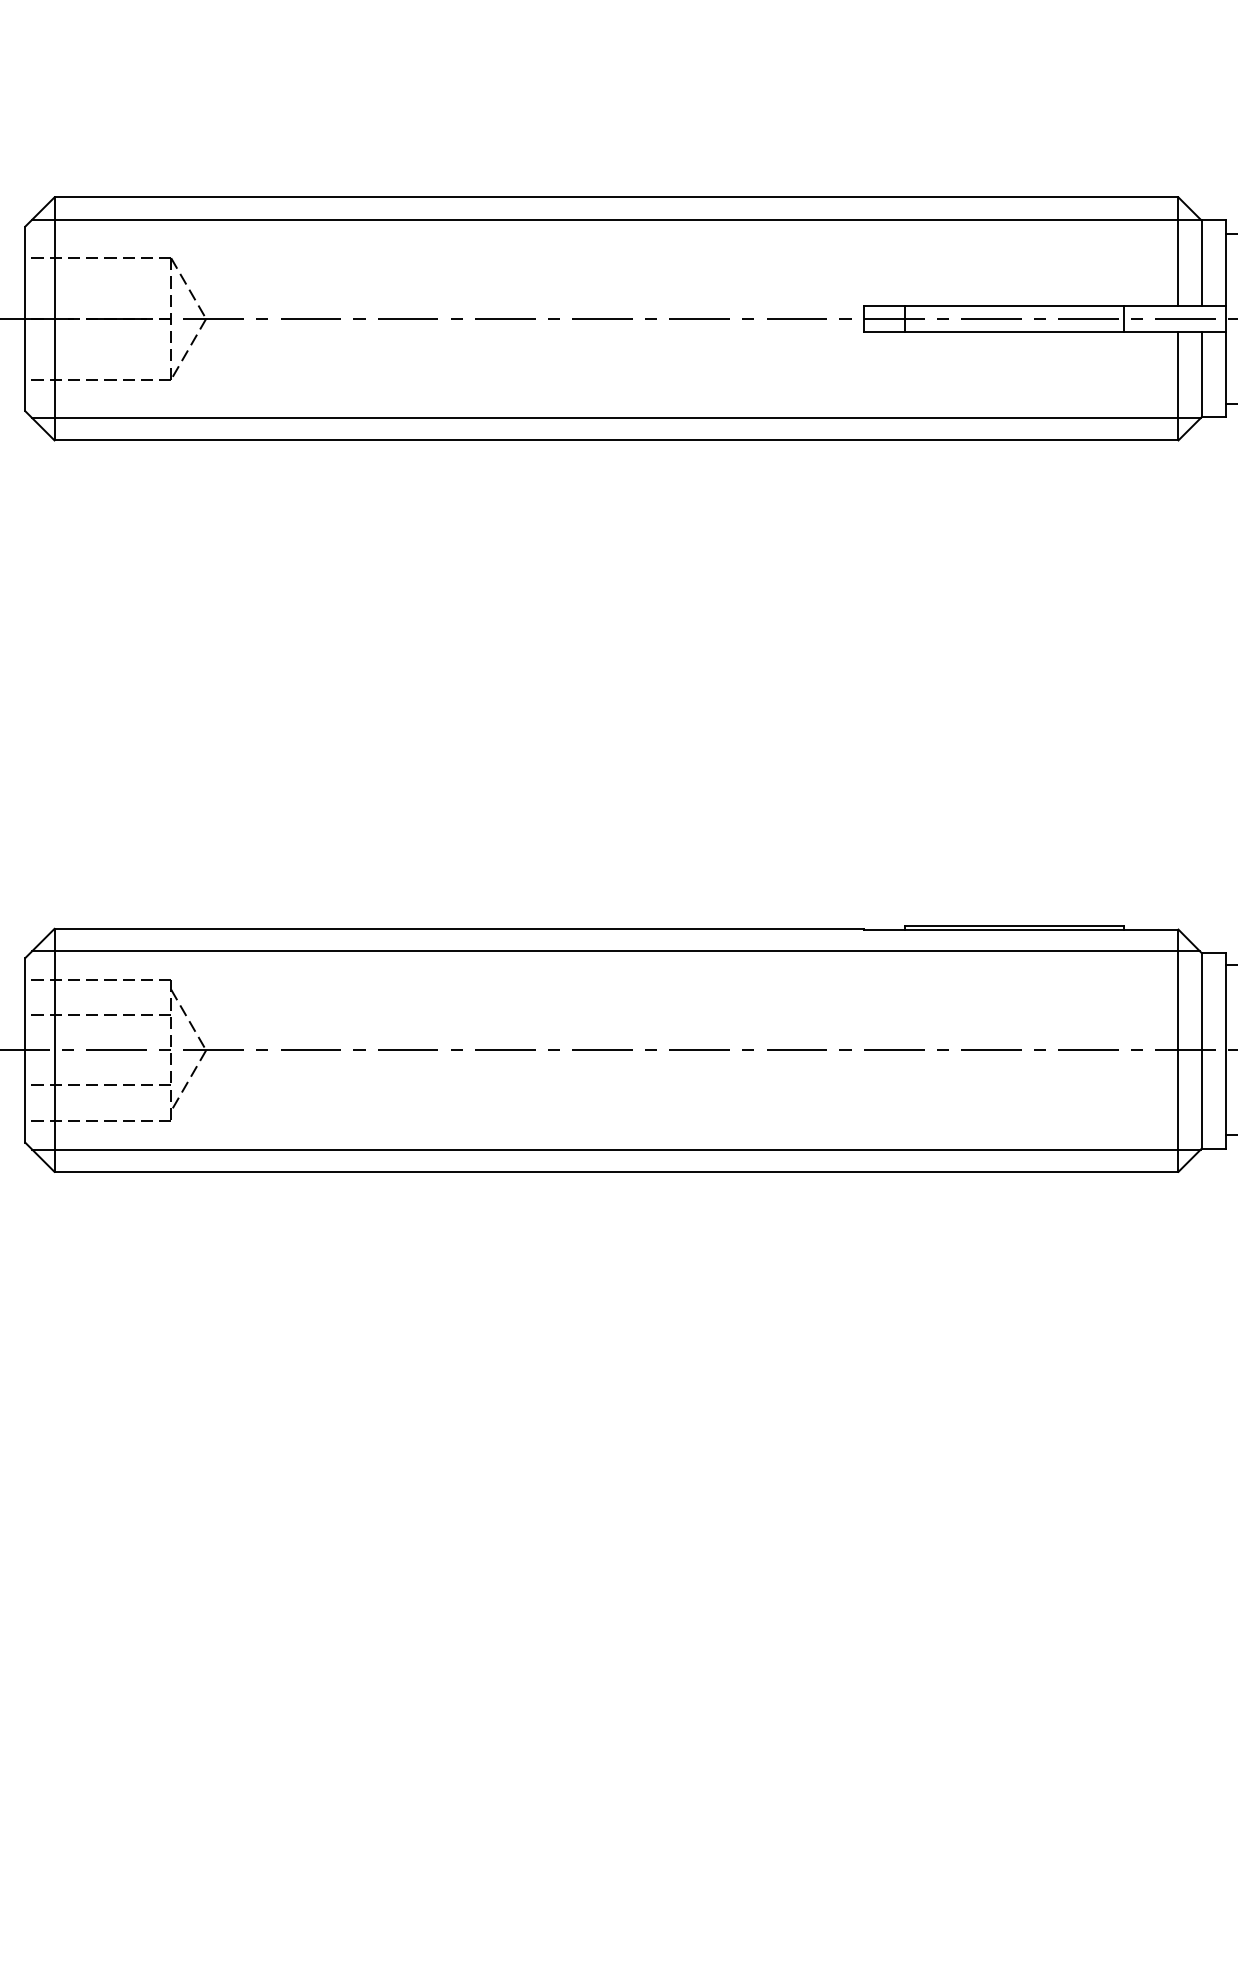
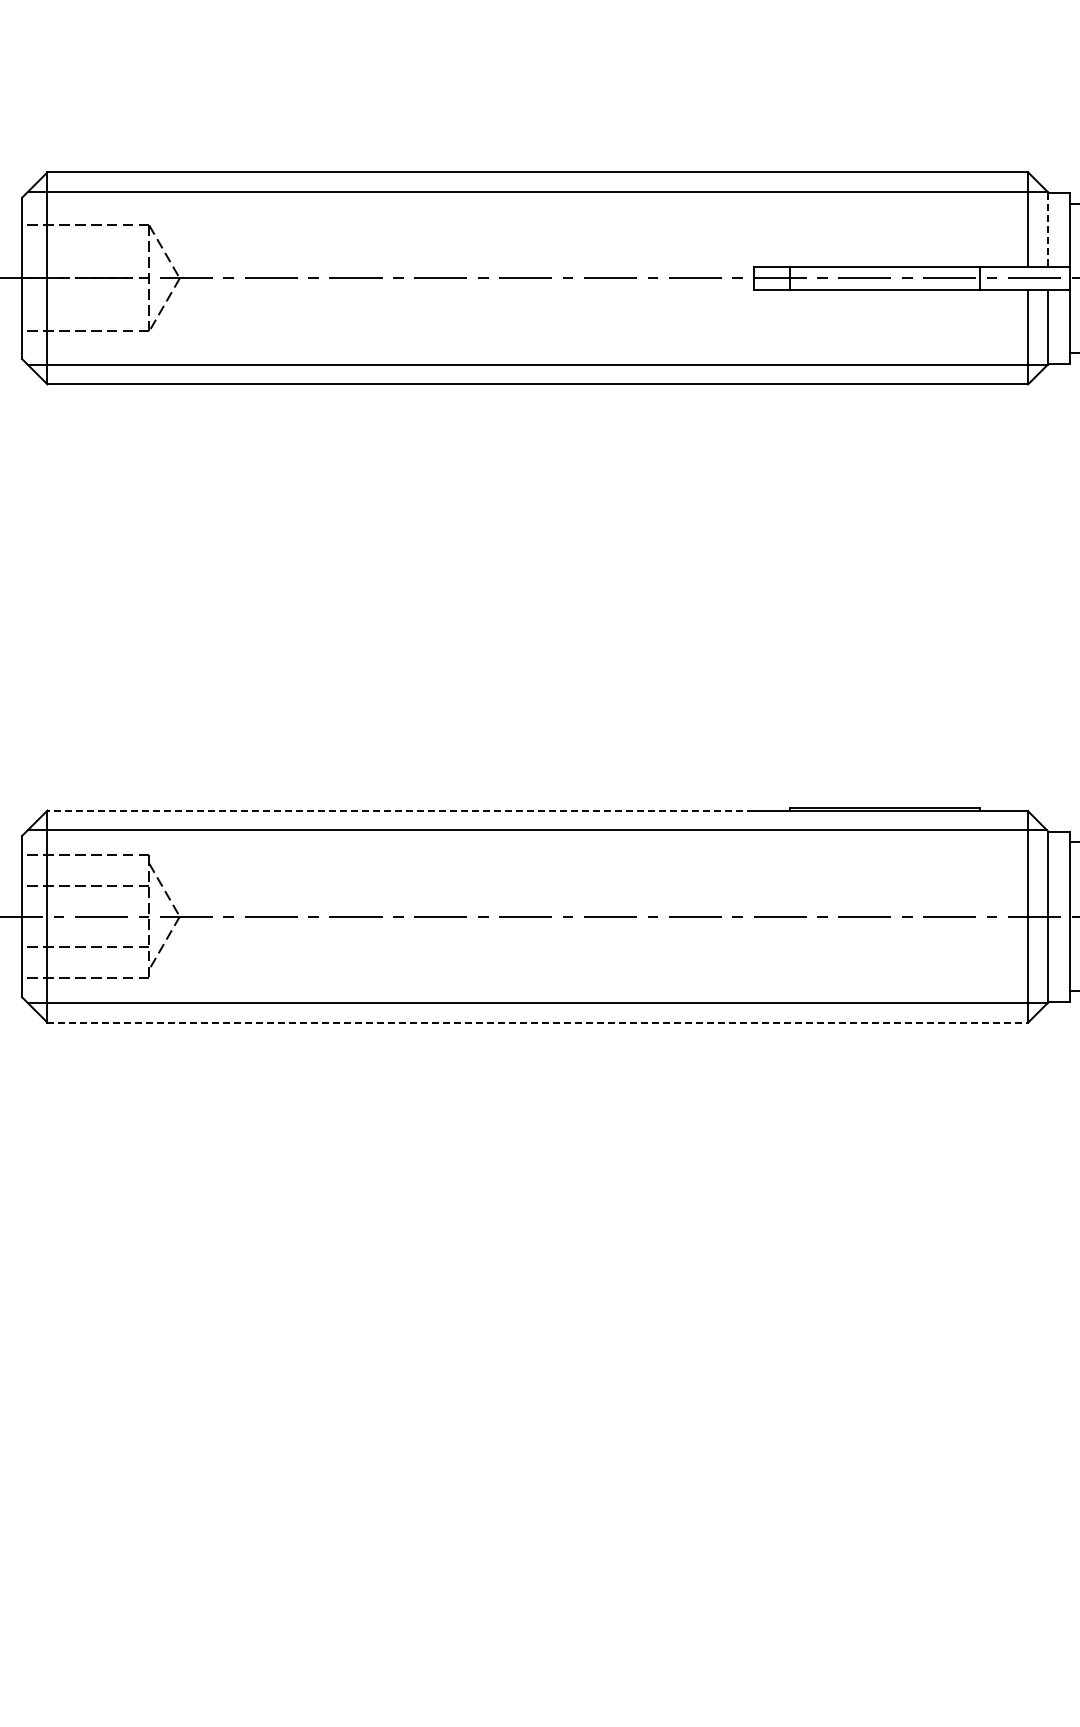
line: (1201, 264) -> (1048, 230), solid -> dashed
line: (459, 928) -> (400, 810), solid -> dashed
line: (617, 1171) -> (538, 1022), solid -> dashed

